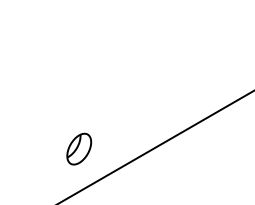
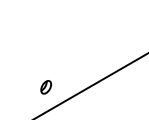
part: (77, 149) -> (45, 87), size x0.71

